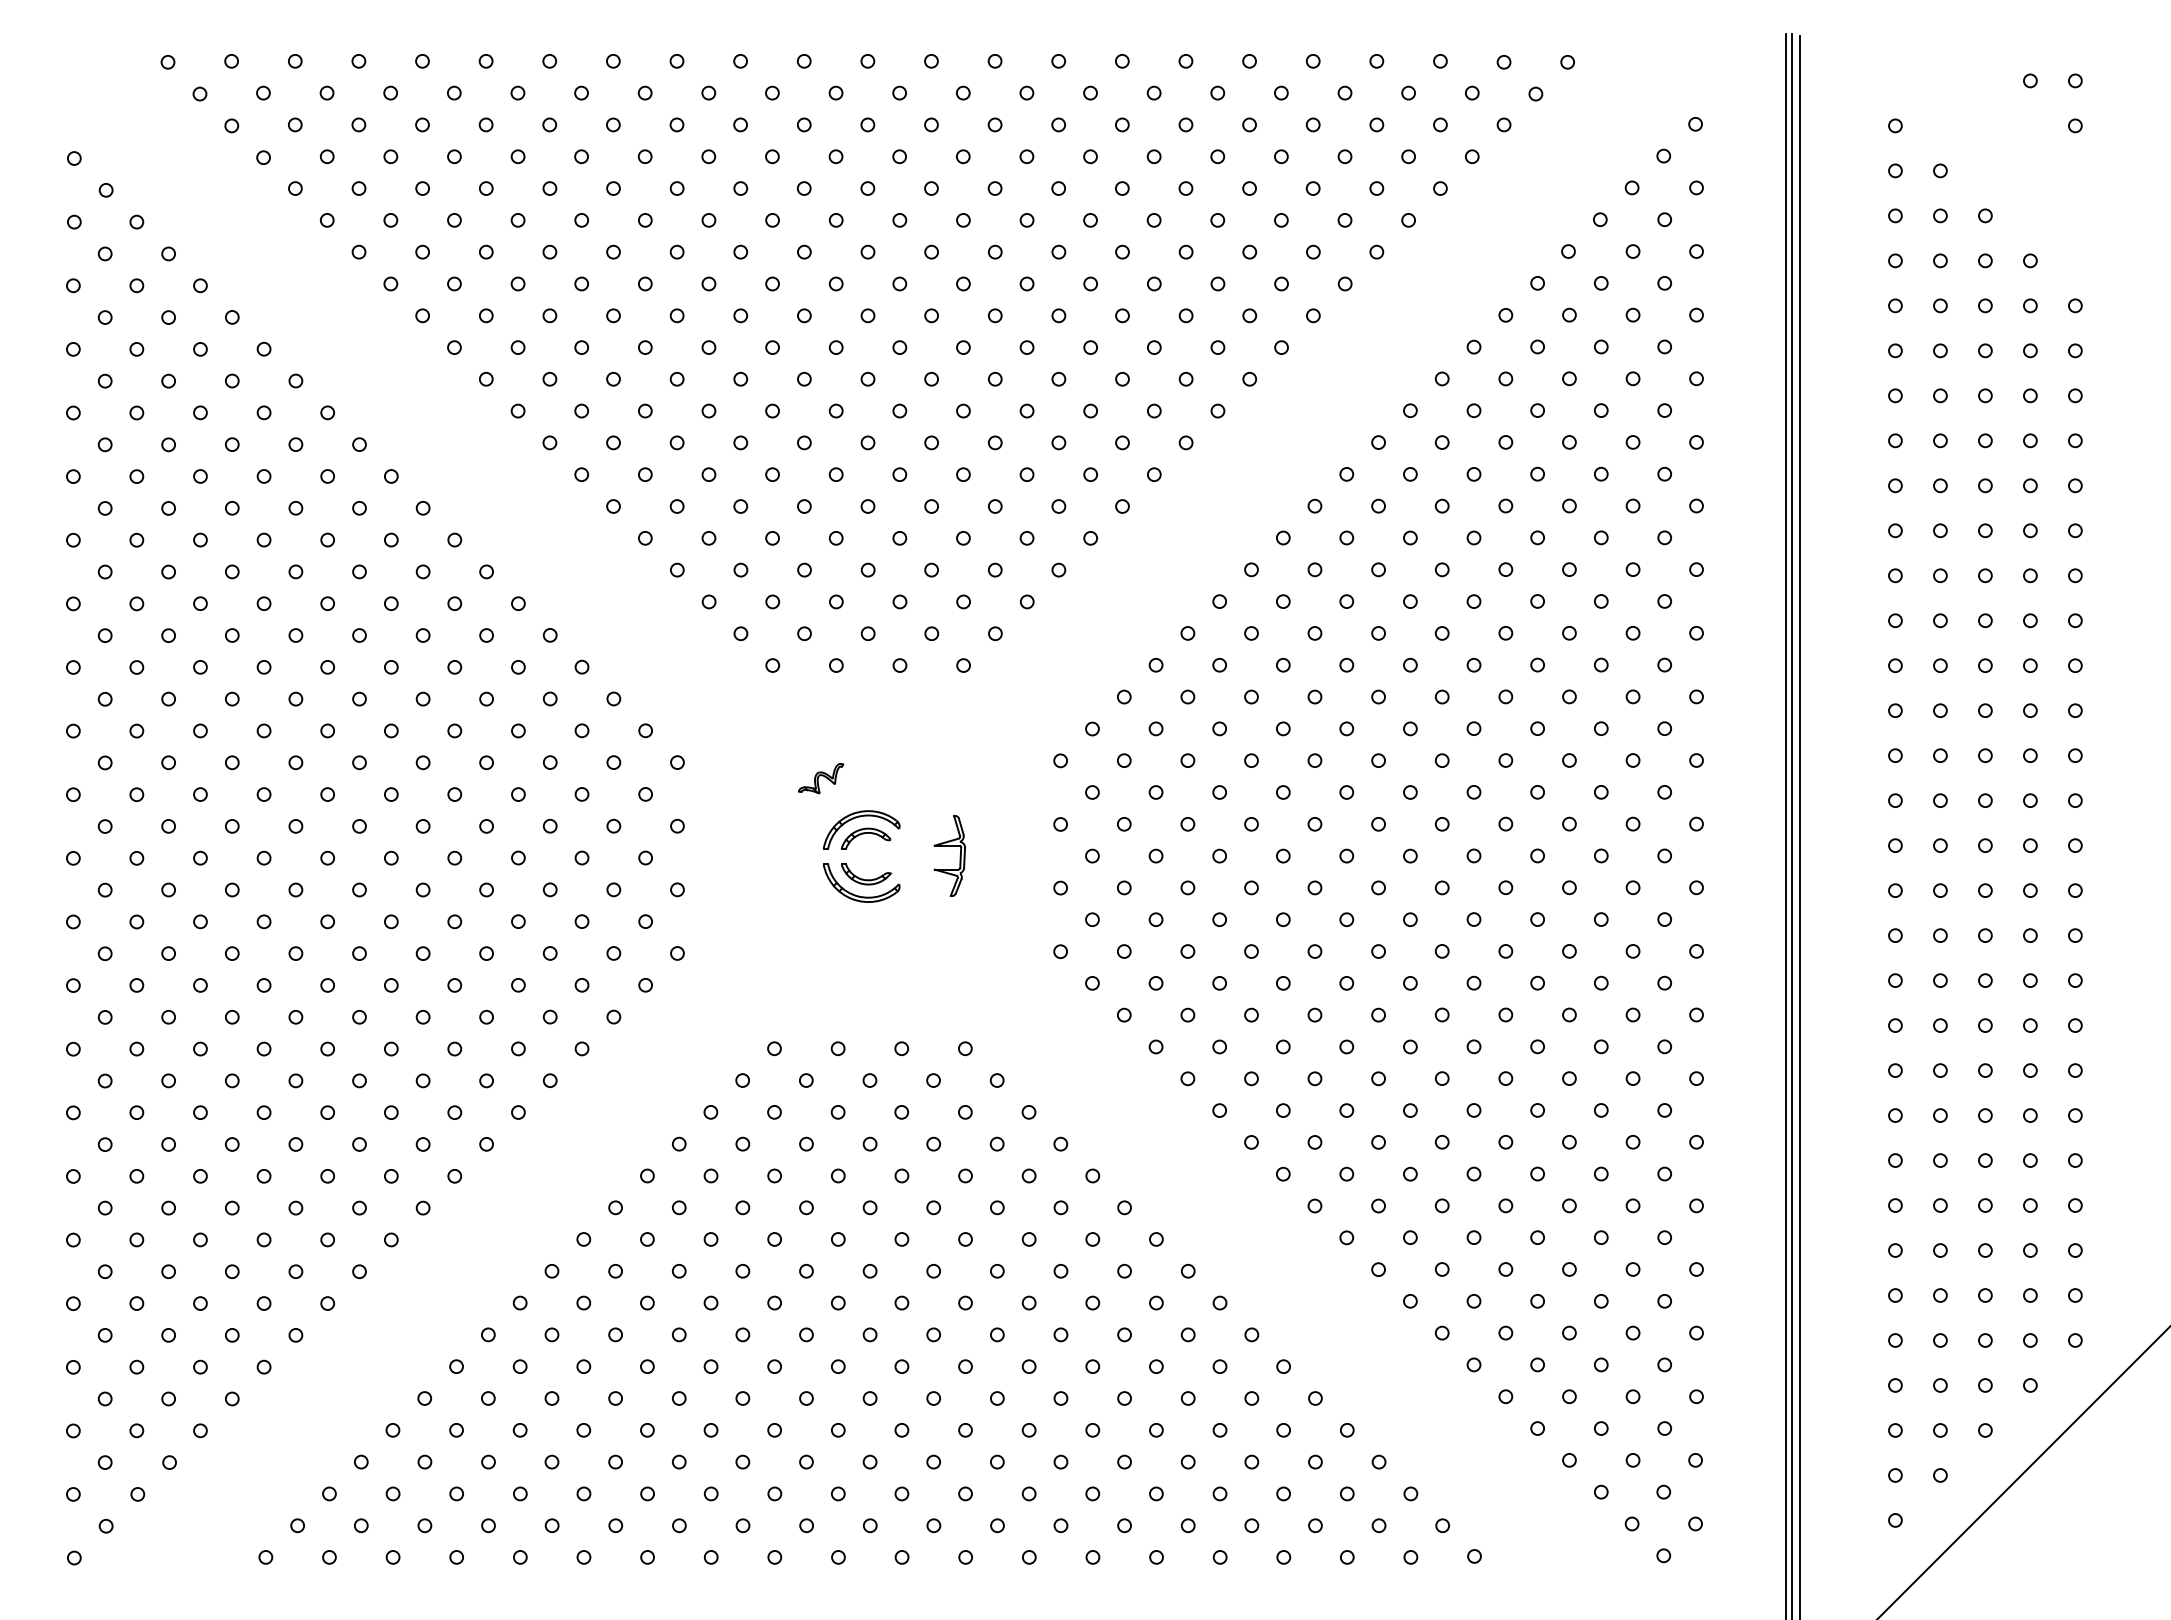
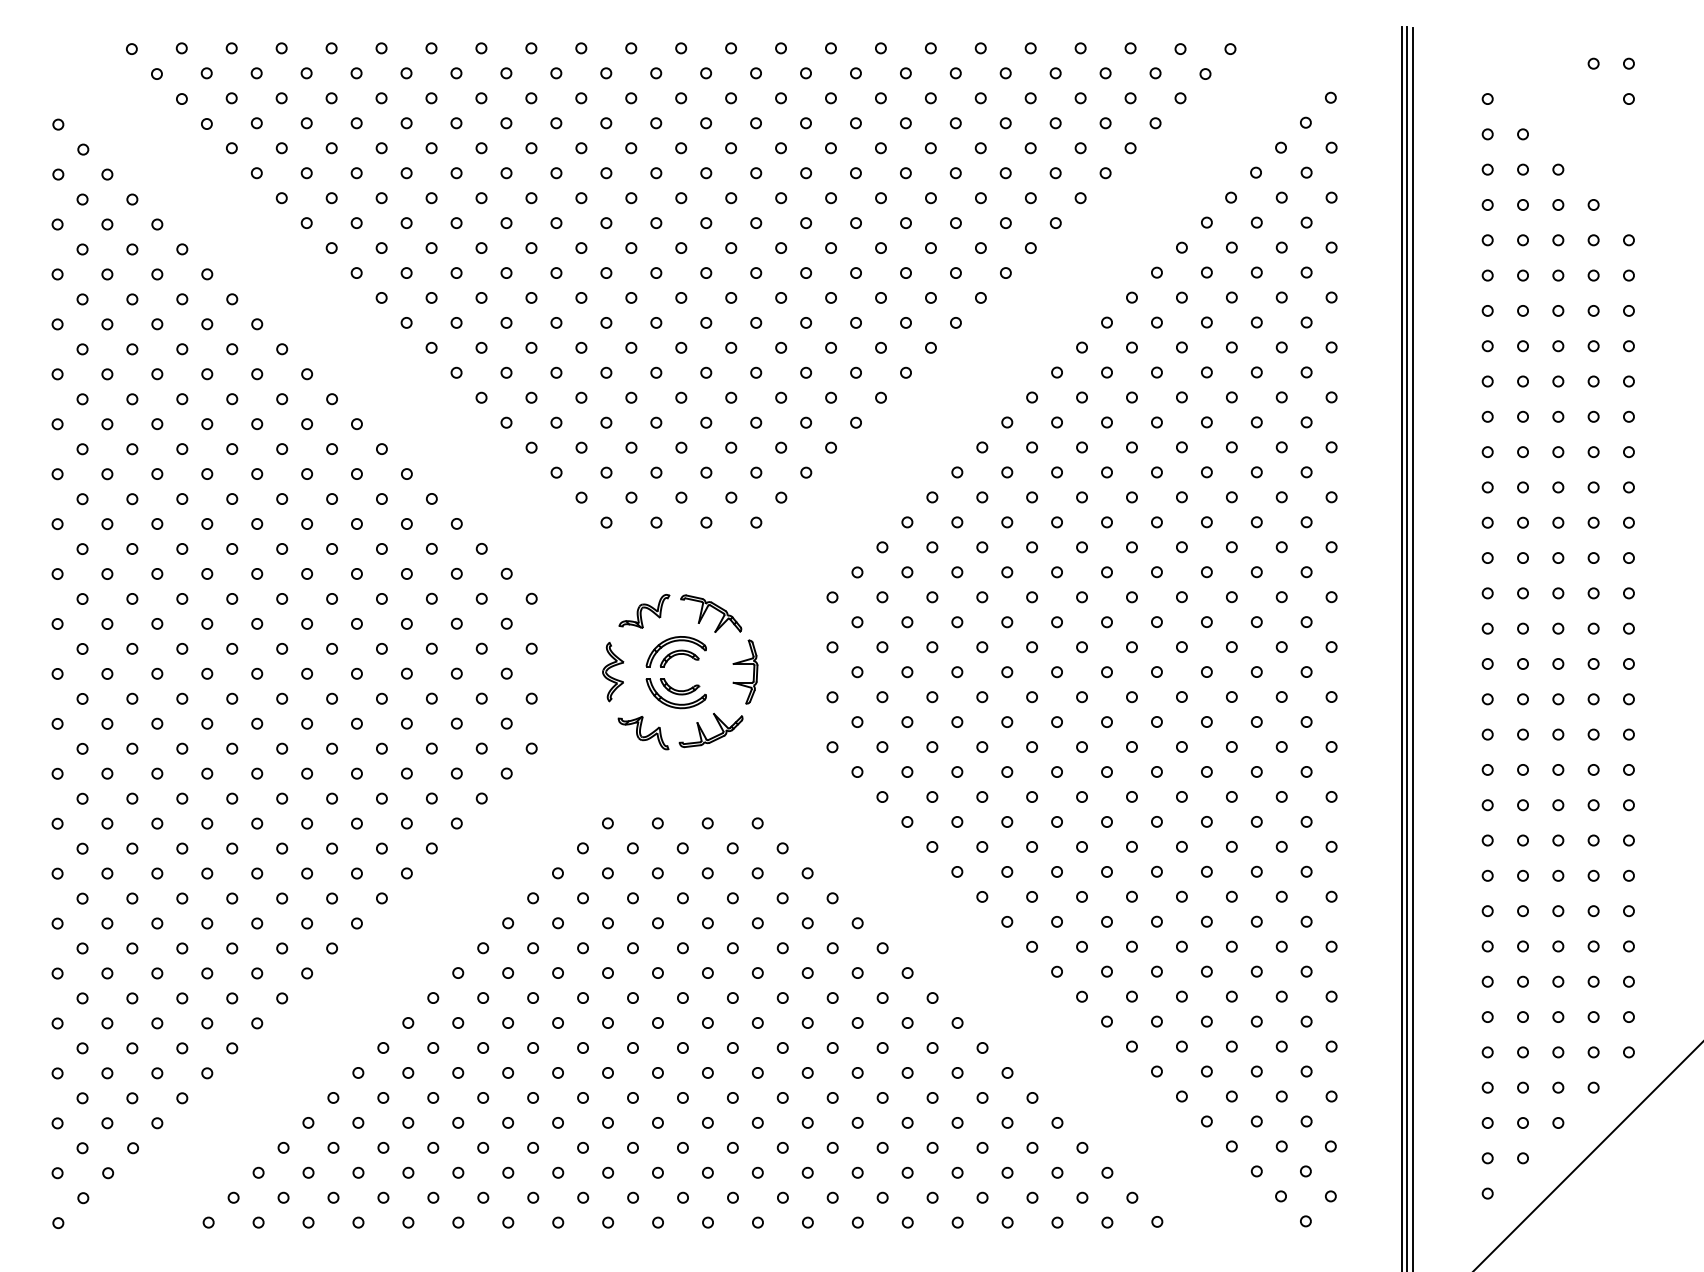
part: (900, 777) -> (706, 610), added
part: (820, 778) -> (644, 611), size x1.43
part: (781, 855) -> (613, 671), added
part: (819, 933) -> (643, 732), added
part: (908, 938) -> (713, 736), added

